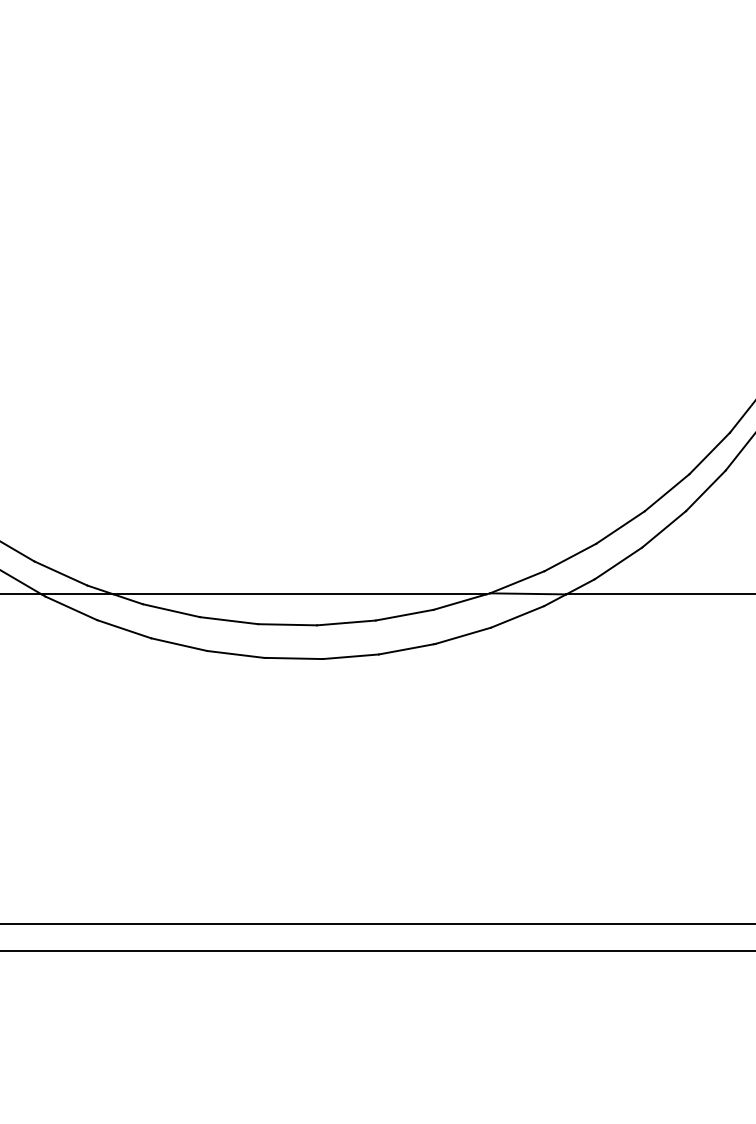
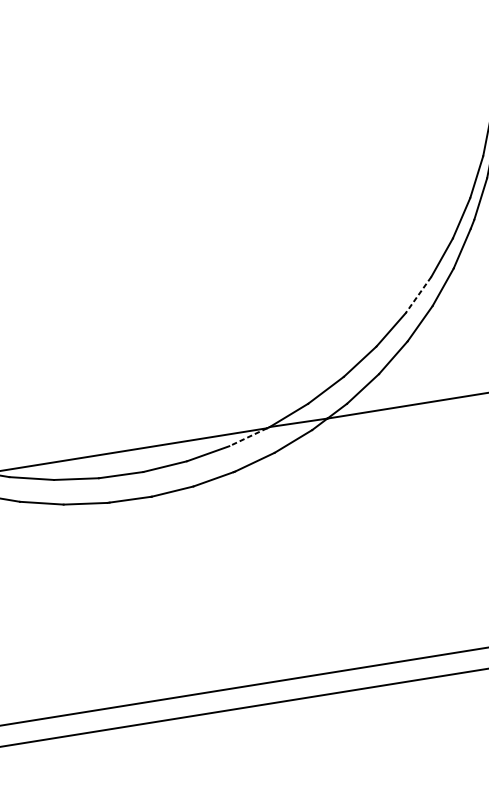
line: (709, 453) -> (418, 295), solid -> dashed
line: (460, 602) -> (248, 437), solid -> dashed

